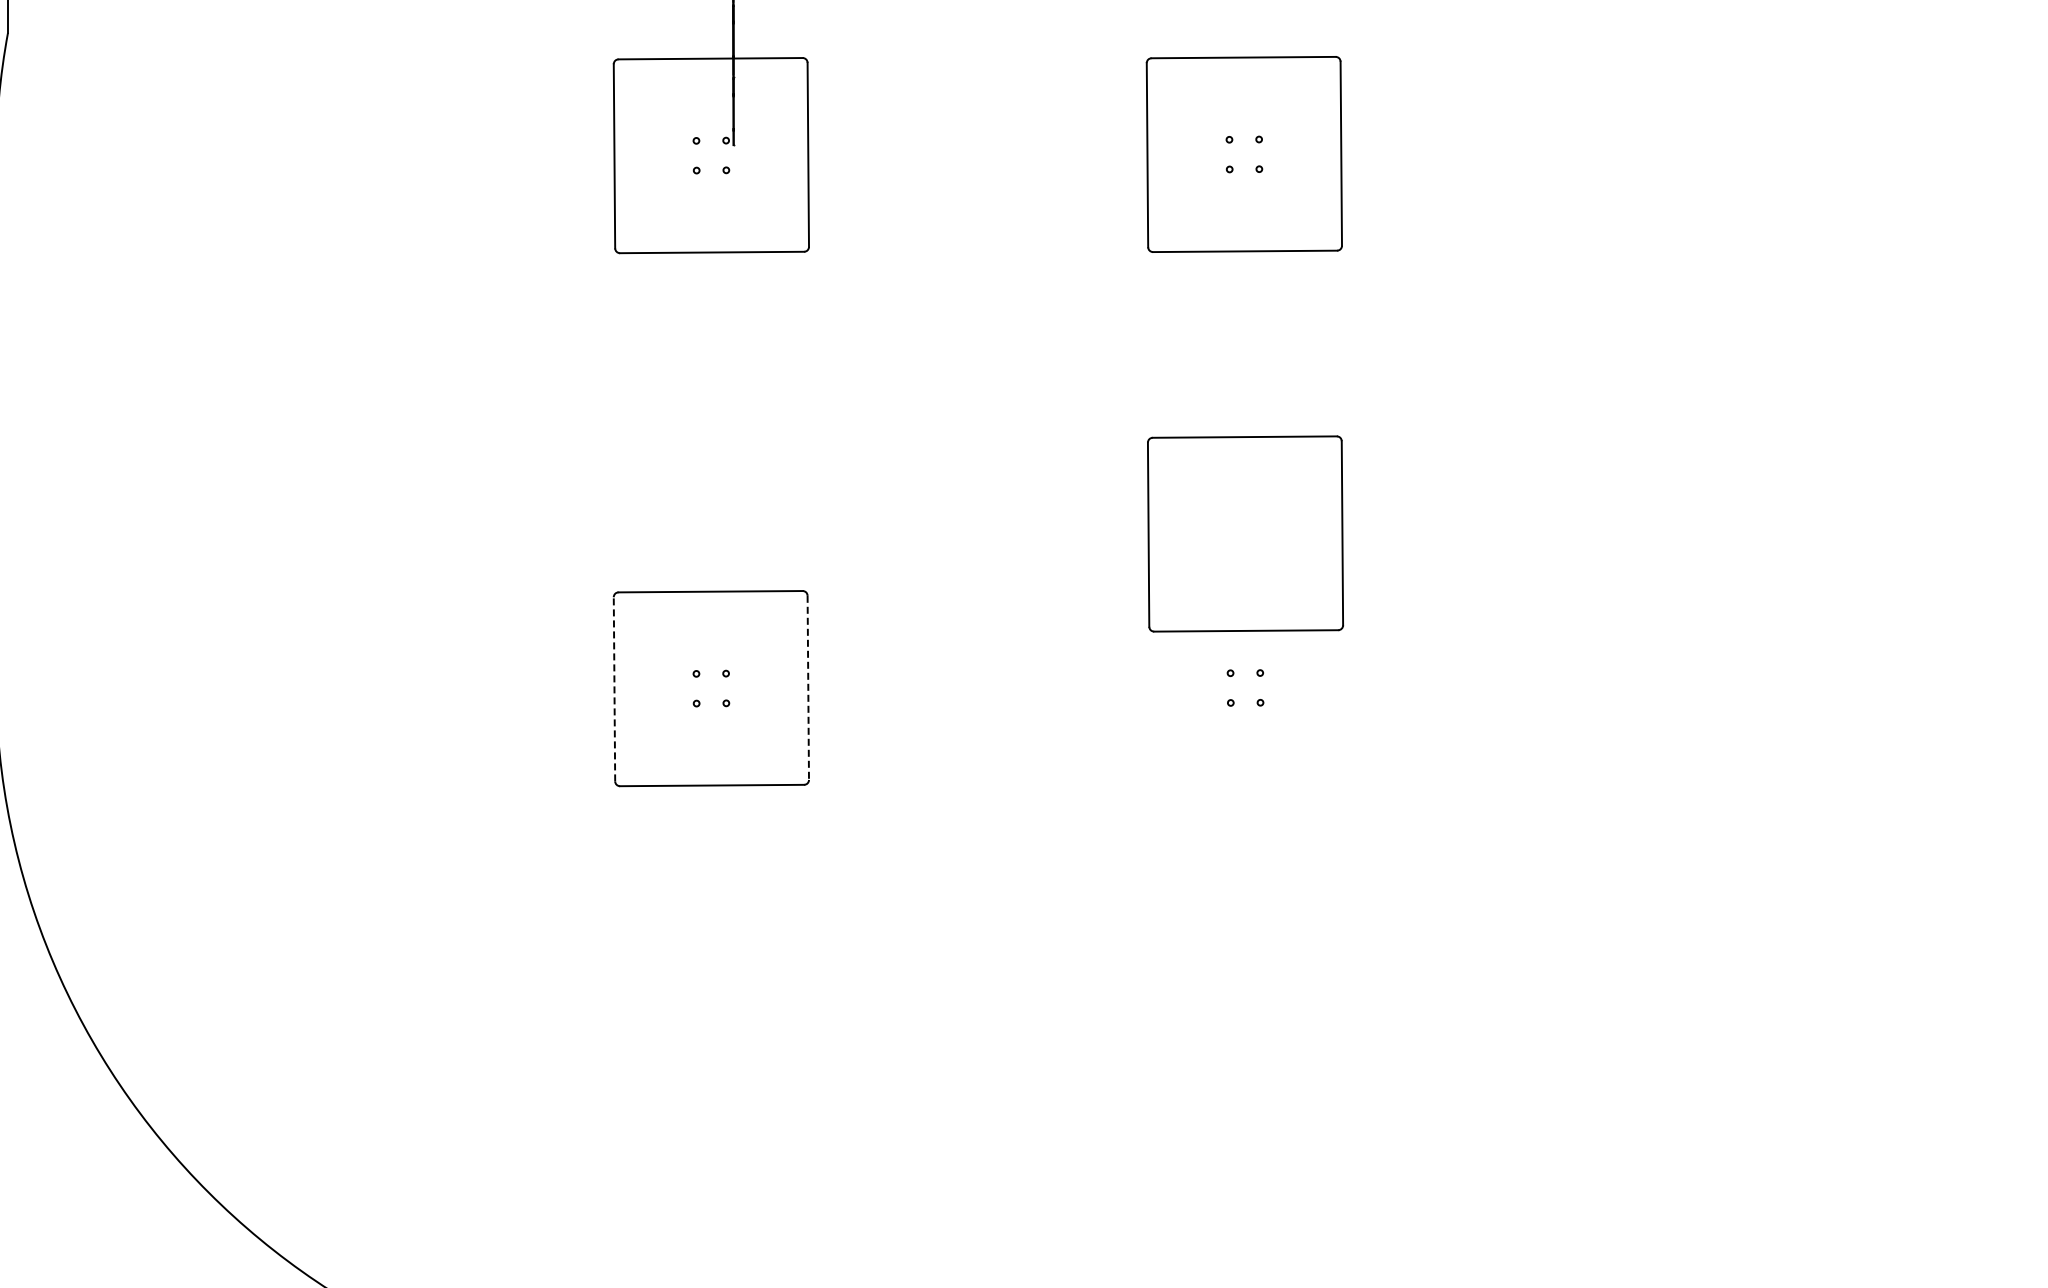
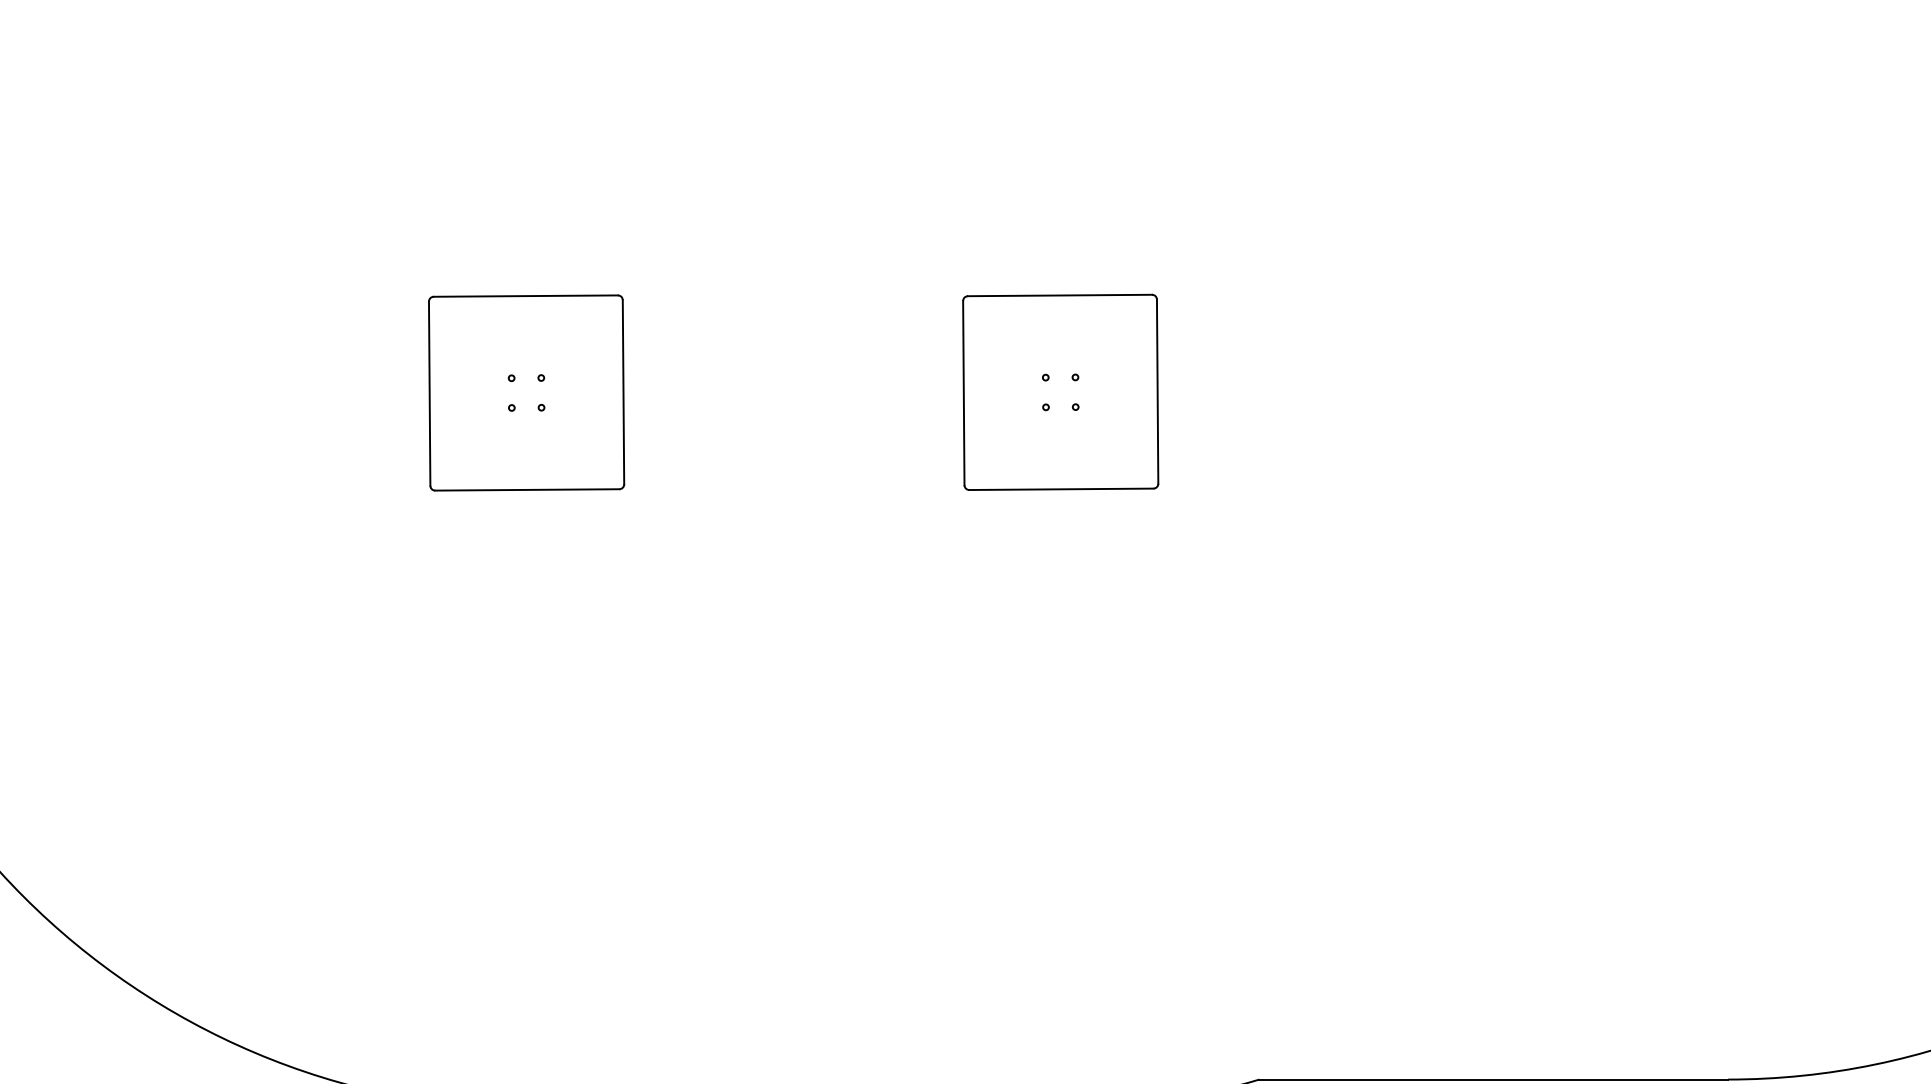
part: (1245, 533) -> (1060, 391), moved
line: (614, 688) -> (429, 392), dashed -> solid
line: (808, 688) -> (623, 392), dashed -> solid

